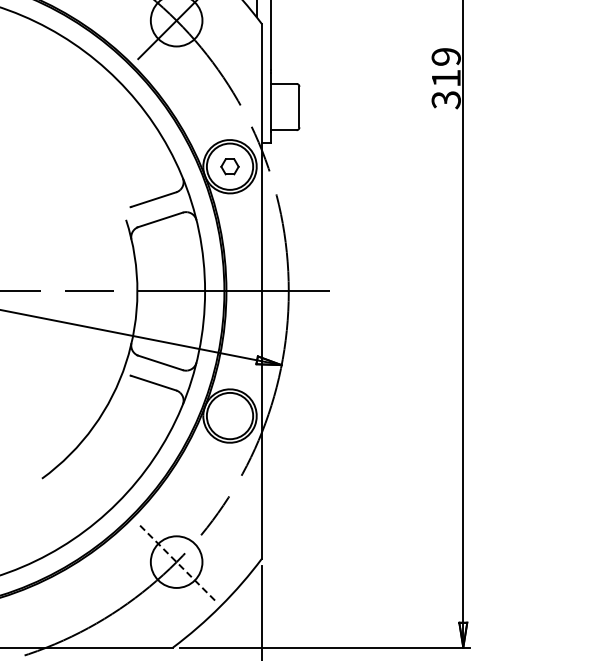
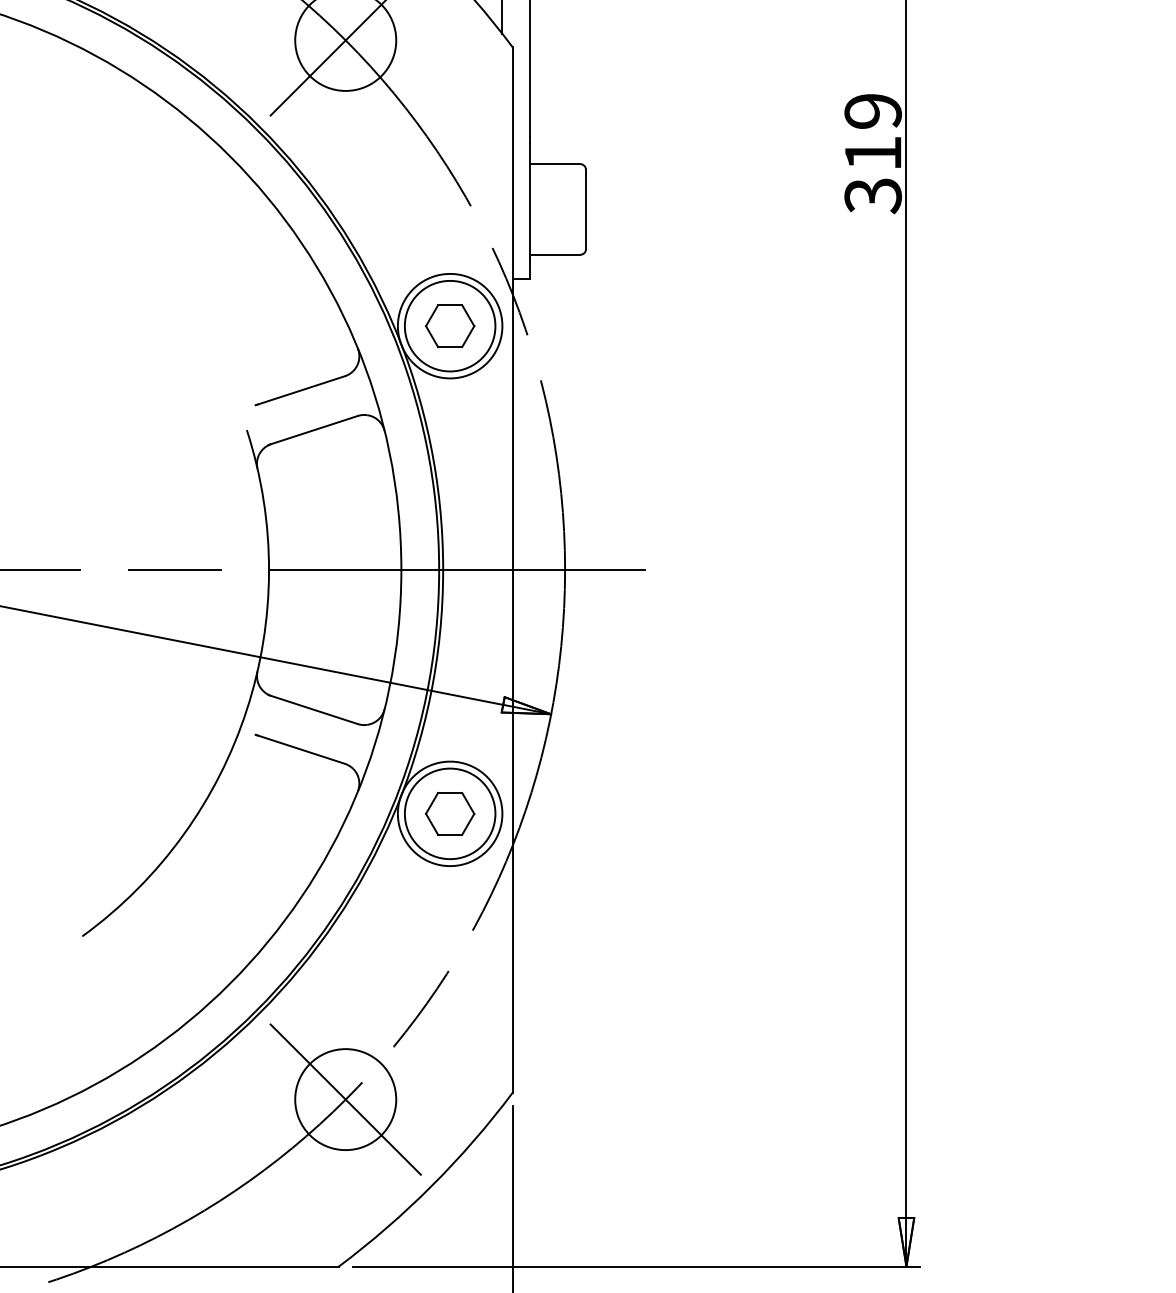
part: (229, 166) -> (449, 325), size x1.43
part: (229, 415) -> (449, 812), added
line: (176, 561) -> (345, 1098), dashed -> solid

